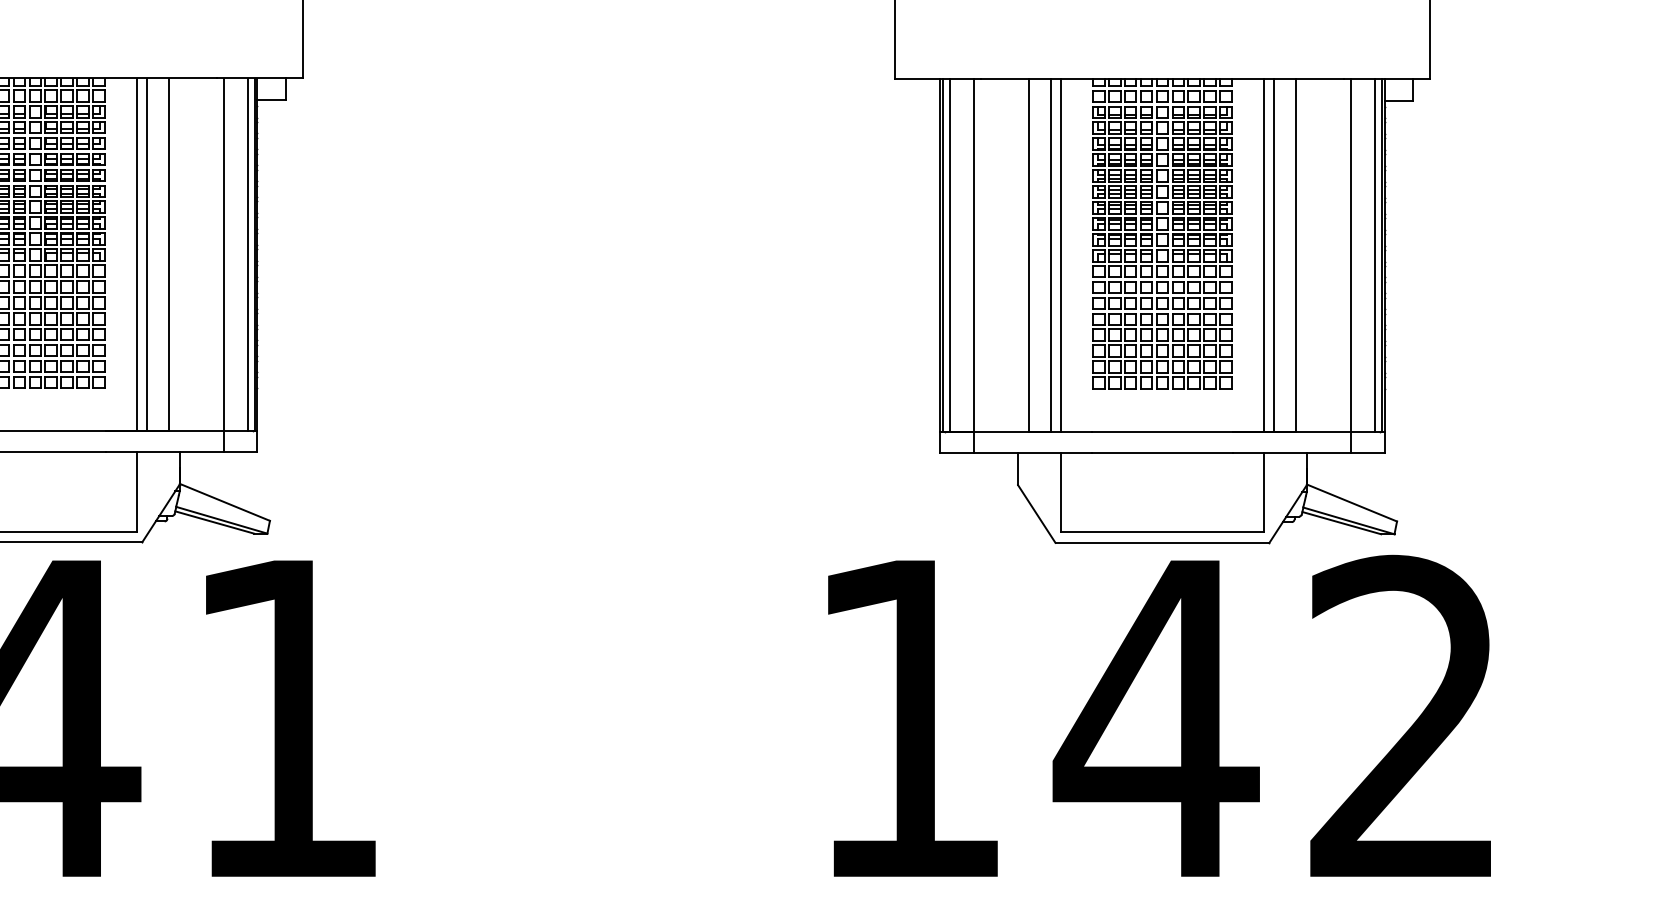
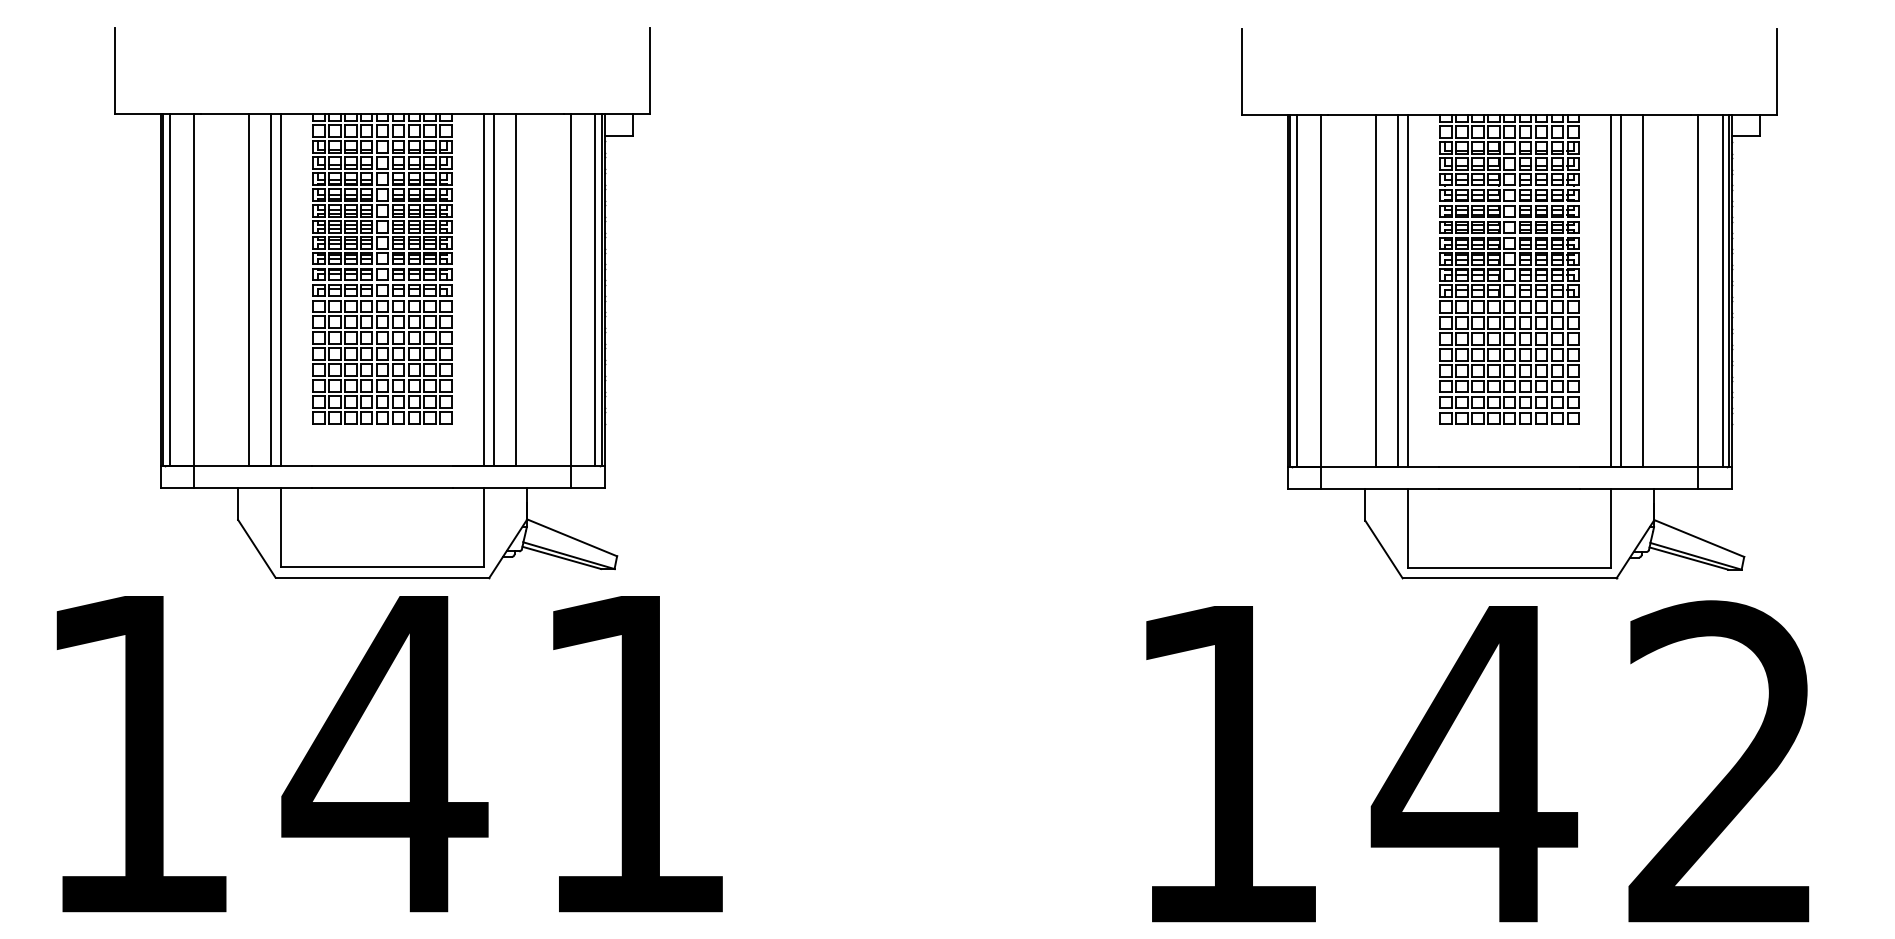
text: (1159, 716) -> (1477, 761), moved

